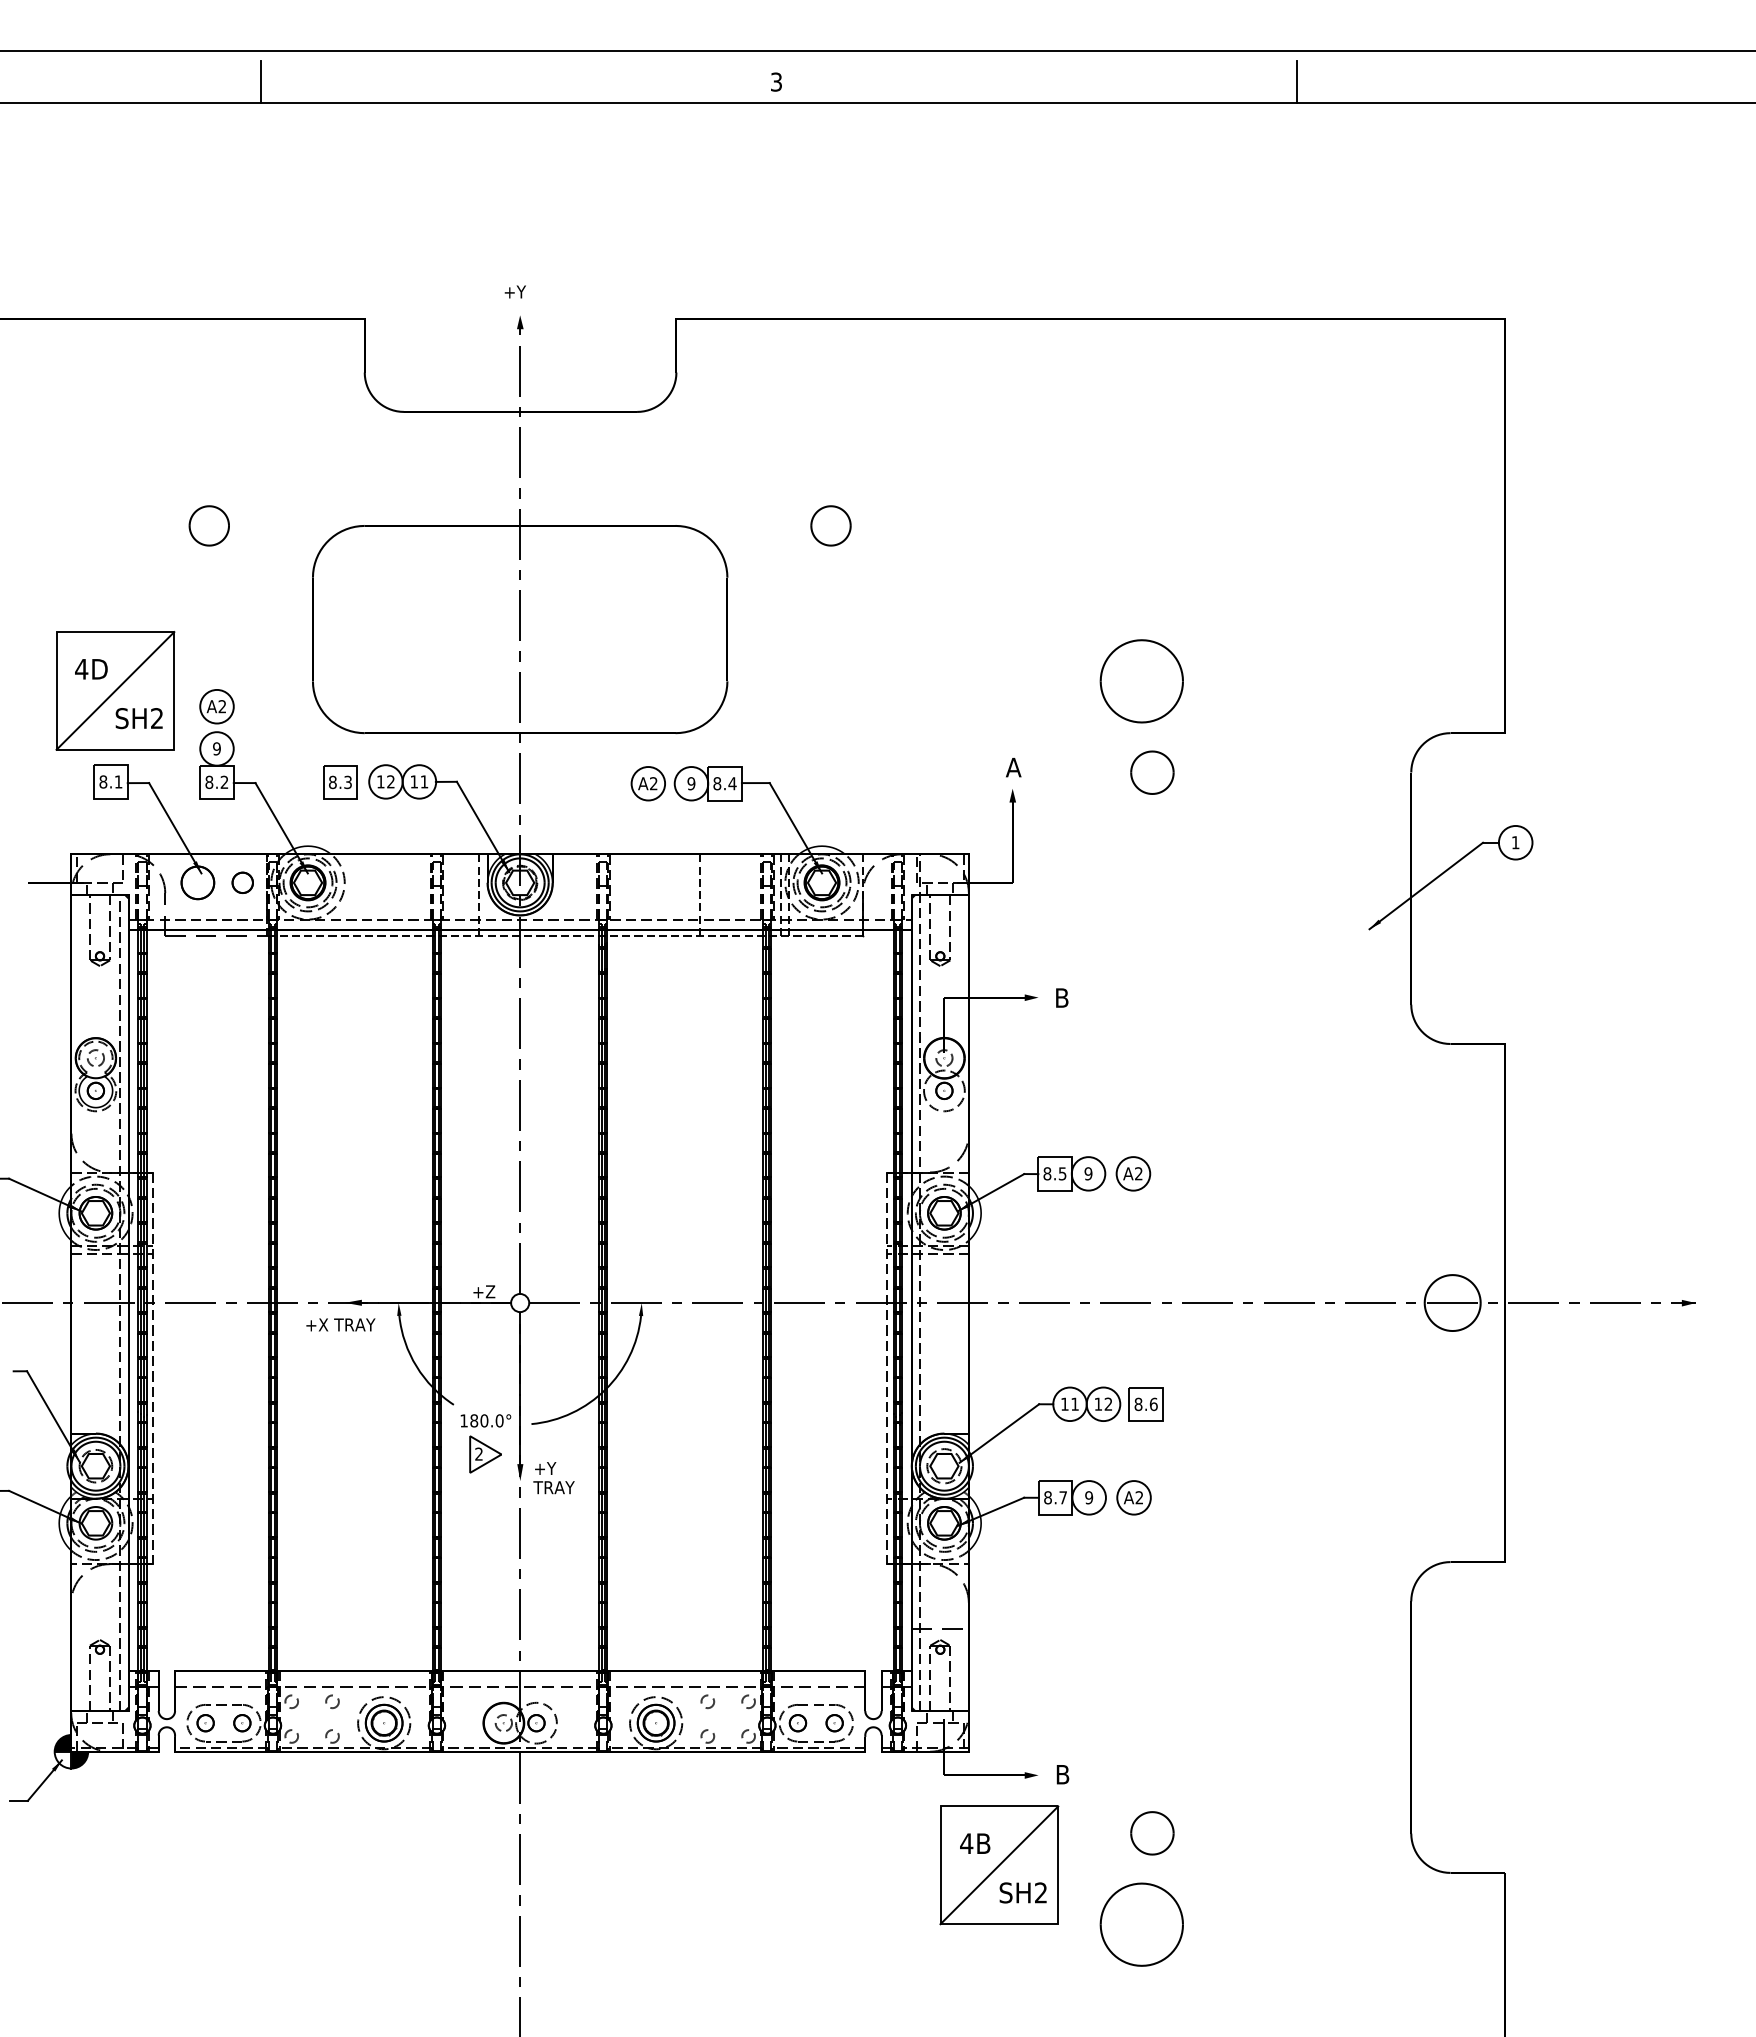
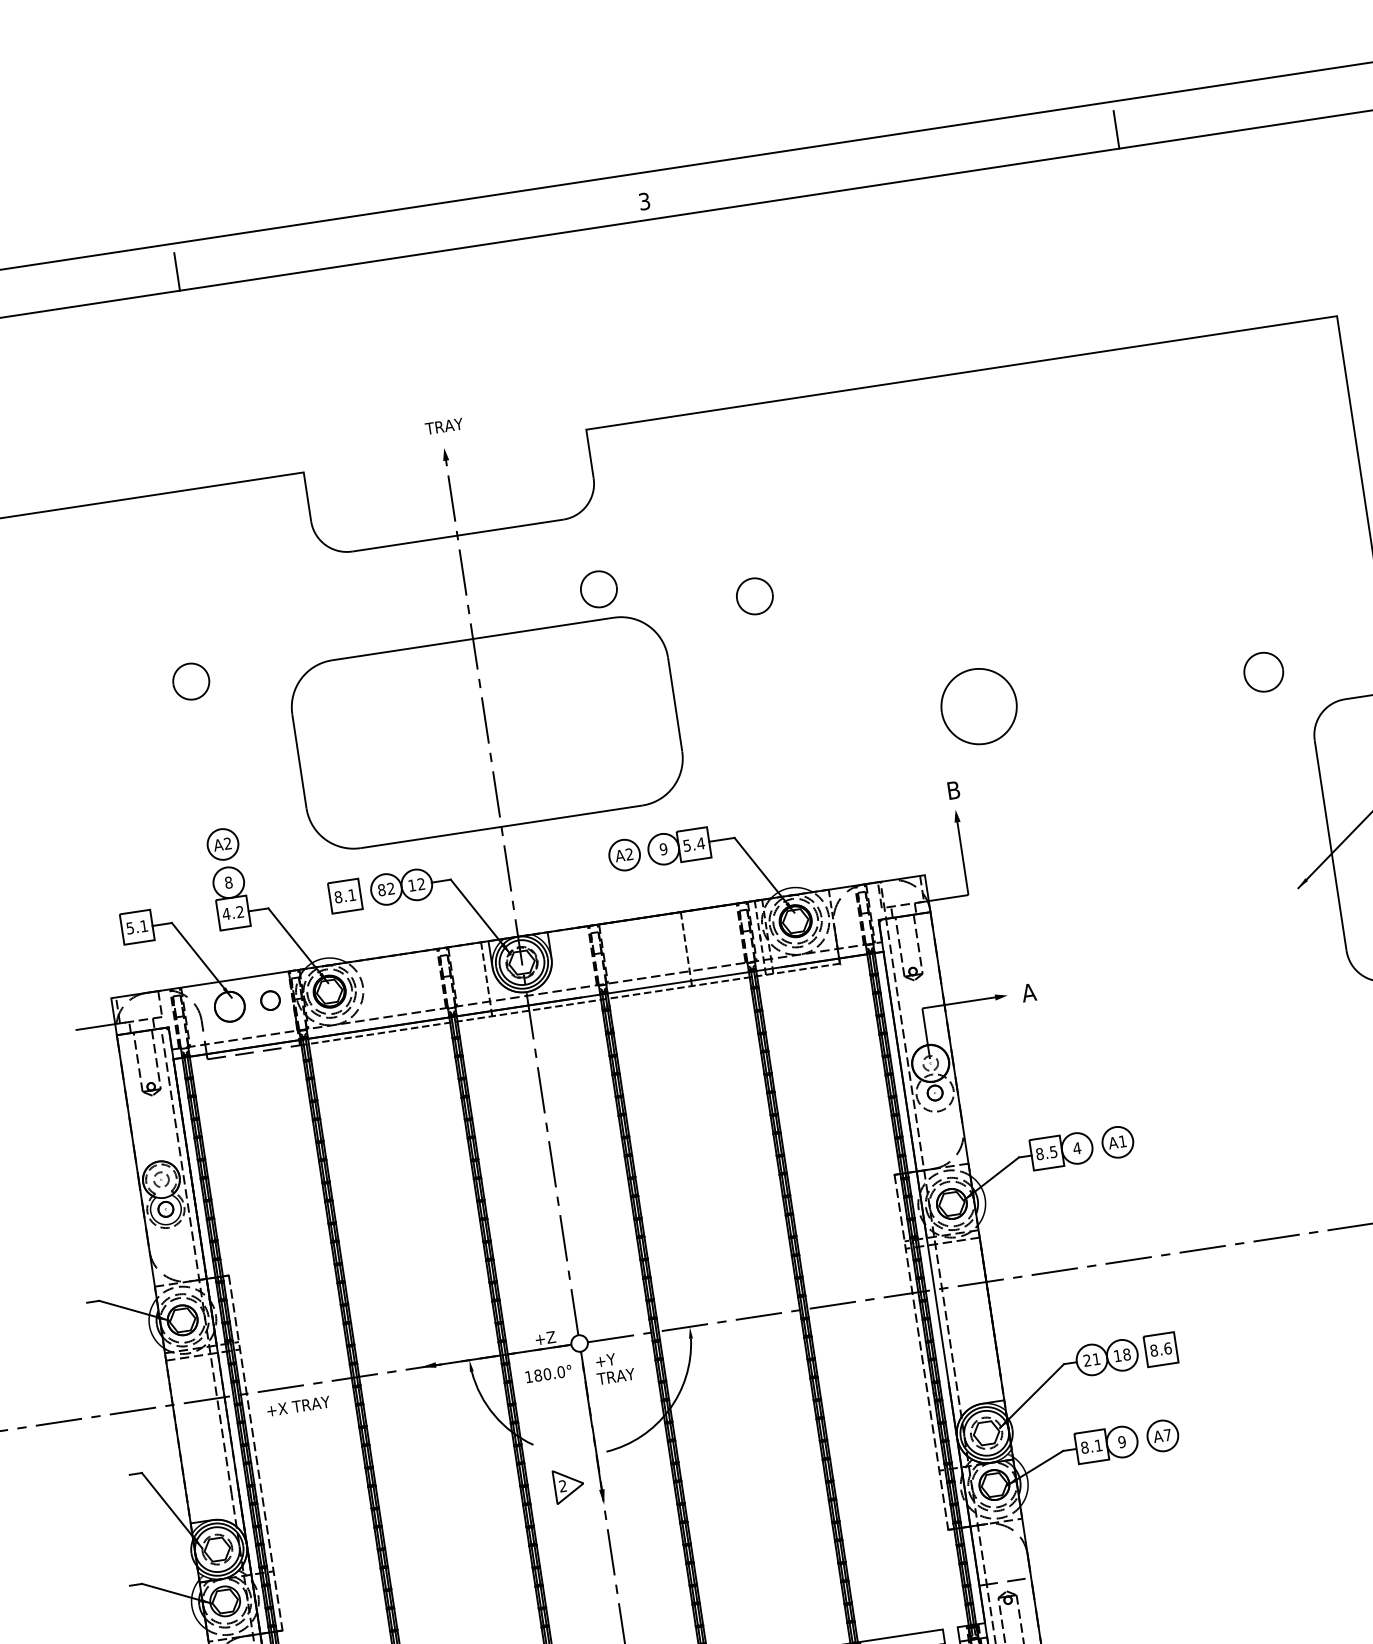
text: (523, 291) -> (443, 426), +Y -> TRAY
part: (663, 492) -> (598, 589), added
part: (1141, 681) -> (978, 706), moved
part: (115, 690) -> (128, 843), removed
text: (216, 748) -> (228, 882), 9 -> 8
text: (1013, 767) -> (953, 790), A -> B
part: (1152, 772) -> (1263, 672), moved
text: (103, 781) -> (130, 927), 8.1 -> 5.1
text: (380, 781) -> (381, 889), 12 -> 82
text: (424, 781) -> (421, 883), 11 -> 12
text: (209, 782) -> (226, 914), 8.2 -> 4.2
text: (347, 782) -> (351, 895), 8.3 -> 8.1
text: (717, 783) -> (687, 845), 8.4 -> 5.4
text: (1061, 997) -> (1028, 992), B -> A
text: (1088, 1173) -> (1077, 1148), 9 -> 4
text: (1138, 1173) -> (1122, 1141), A2 -> A1
text: (340, 1324) -> (298, 1405), moved
text: (1064, 1403) -> (1086, 1359), 11 -> 21
text: (1108, 1403) -> (1126, 1353), 12 -> 18
text: (485, 1420) -> (548, 1373), moved
text: (553, 1478) -> (614, 1368), moved
text: (1062, 1497) -> (1097, 1445), 8.7 -> 8.1
text: (1139, 1497) -> (1167, 1434), A2 -> A7

